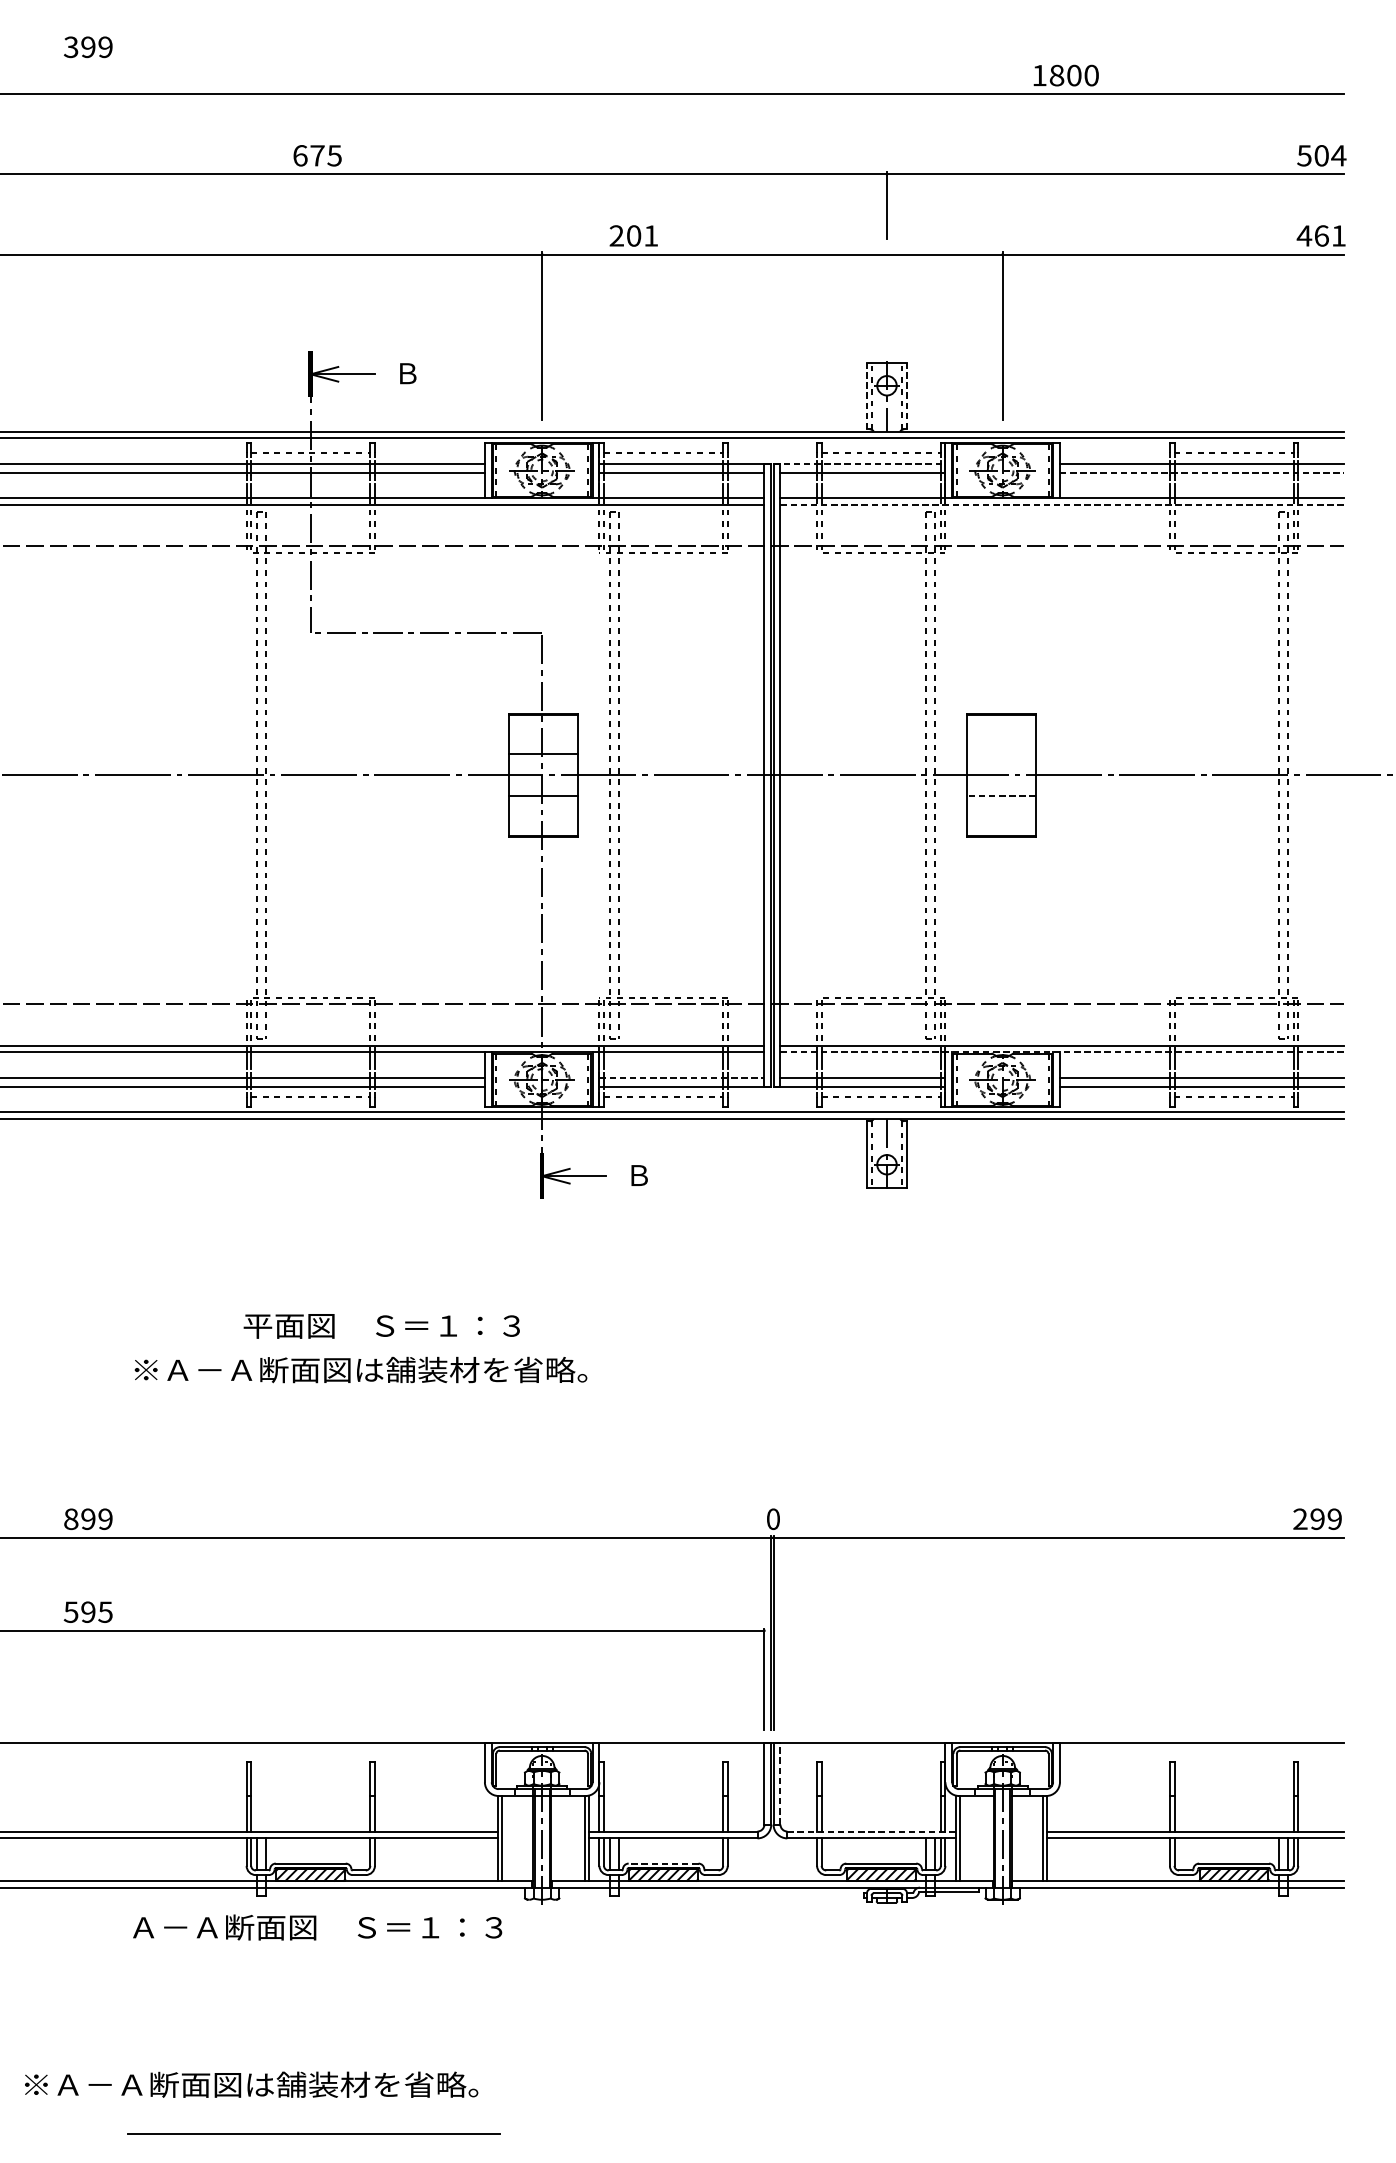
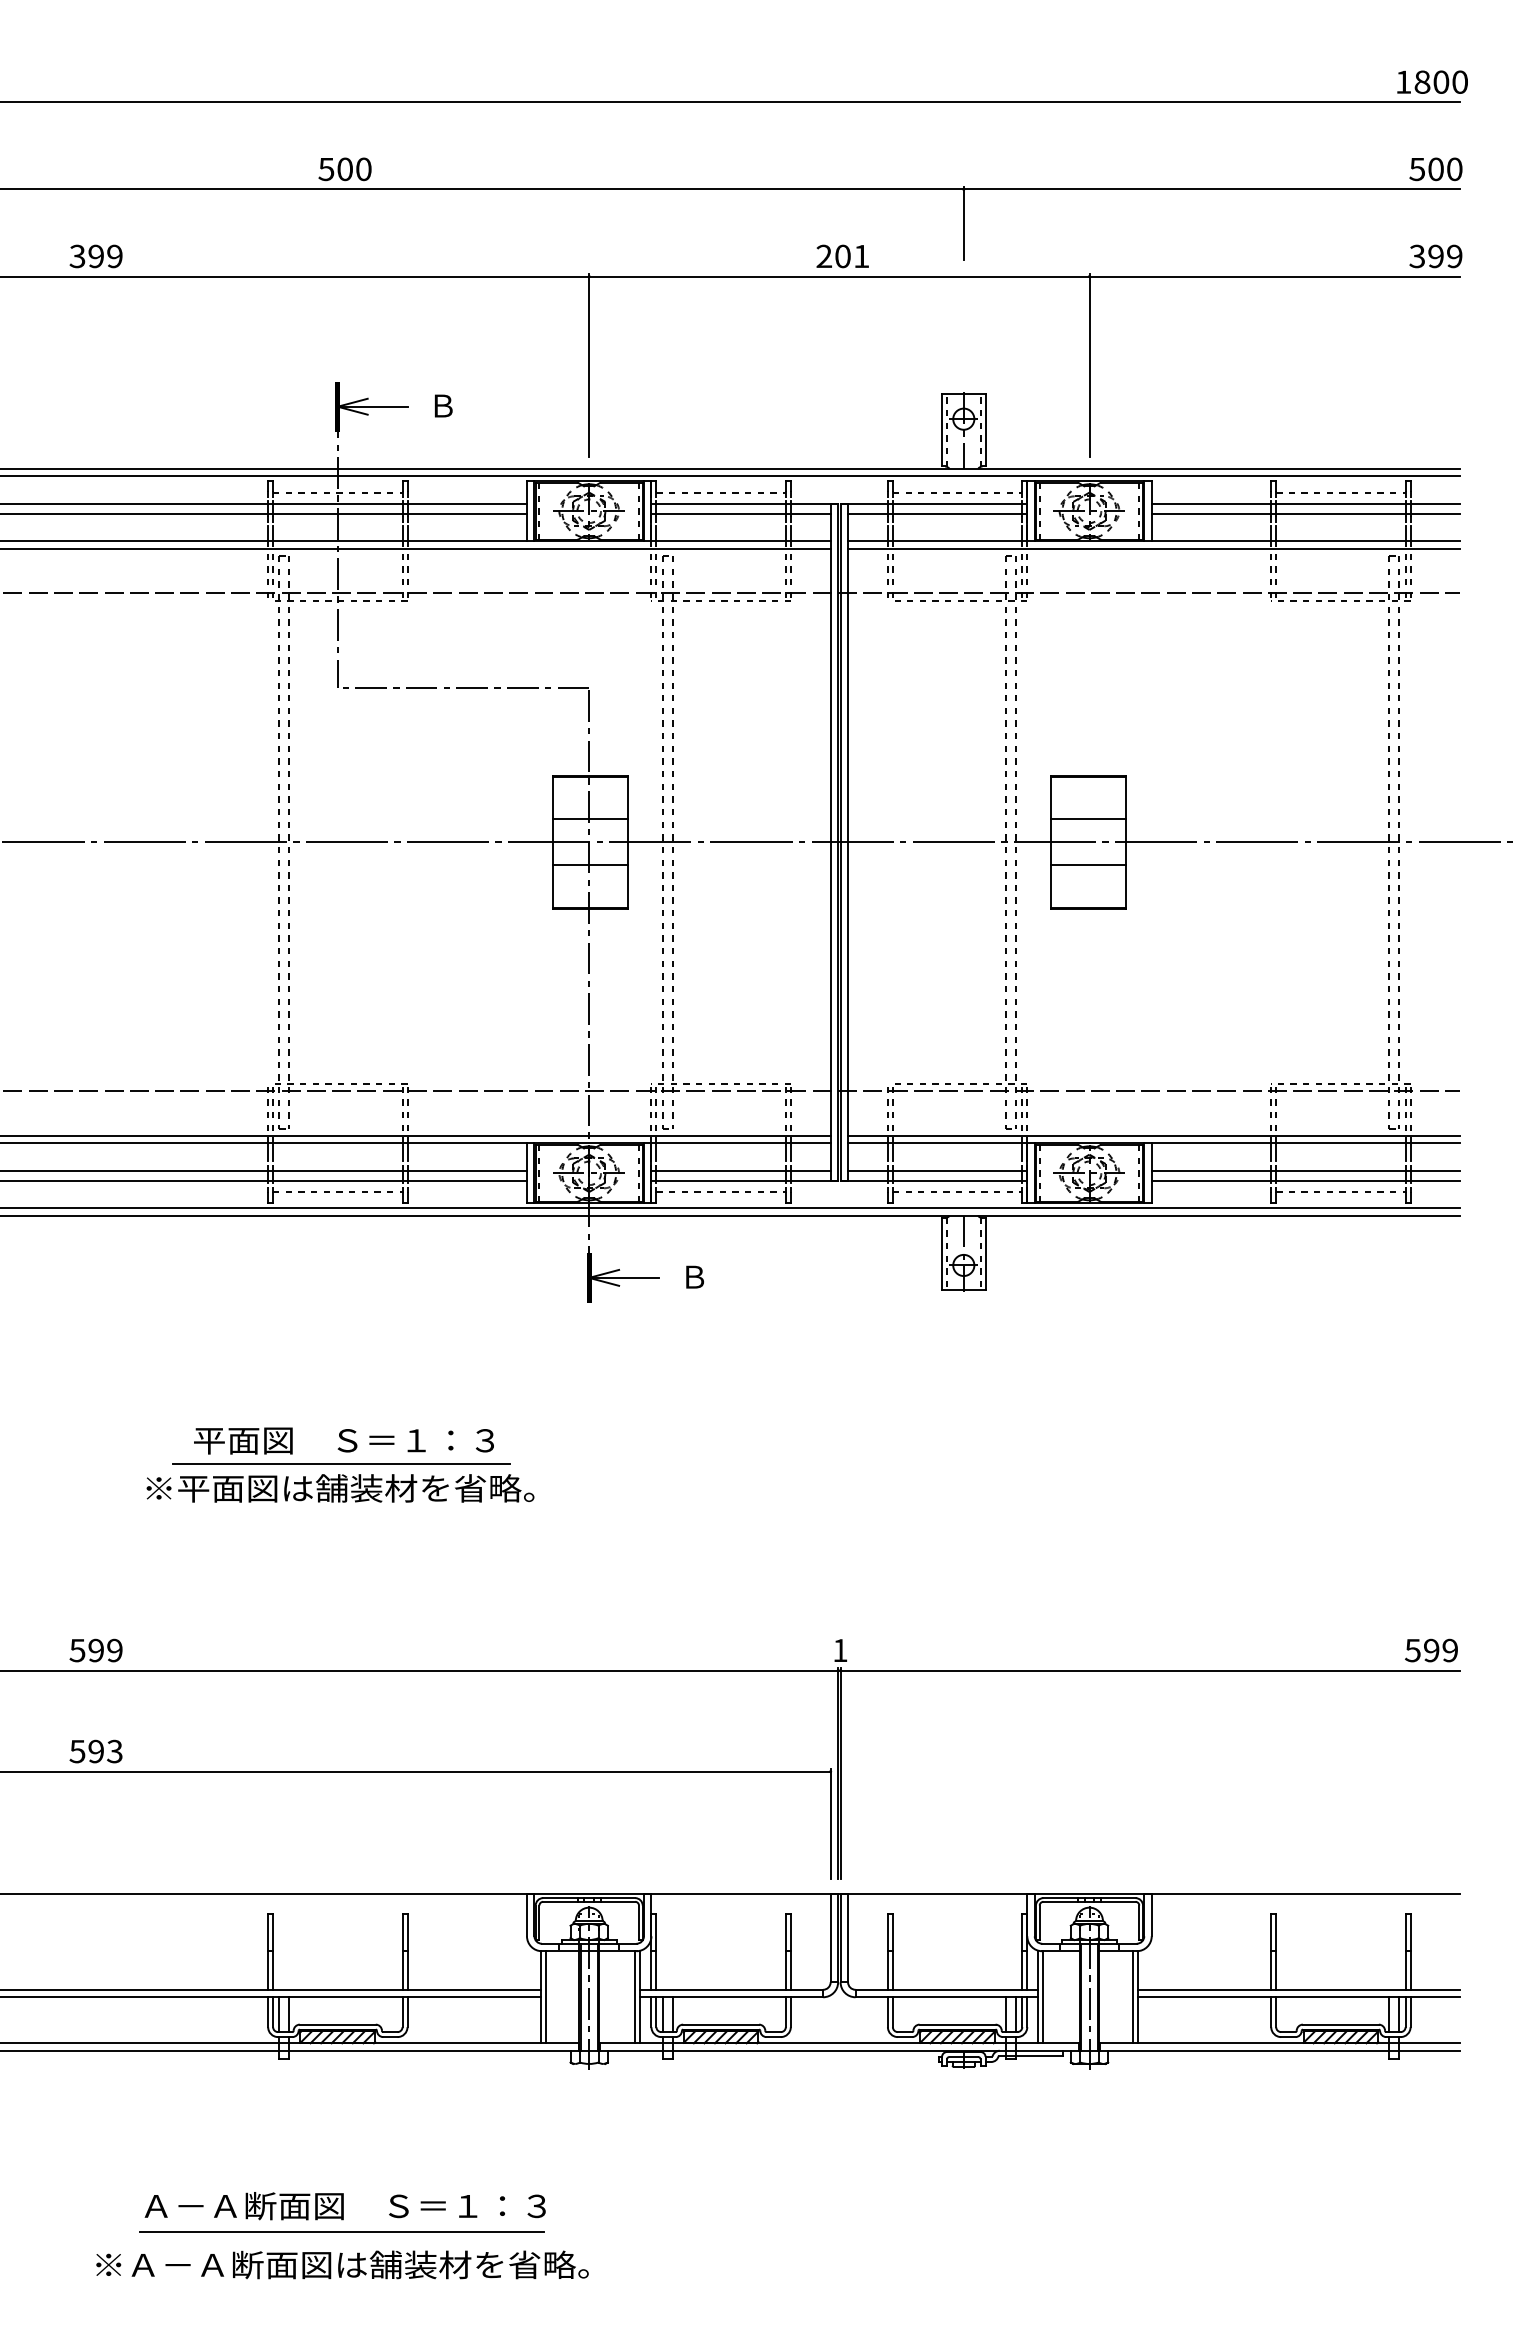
text: (87, 47) -> (95, 256), moved
text: (1066, 74) -> (1432, 81), moved
text: (316, 155) -> (344, 169), 675 -> 500
text: (1338, 155) -> (1454, 169), 504 -> 500
text: (633, 236) -> (842, 256), moved
text: (1321, 236) -> (1435, 256), 461 -> 399
line: (867, 395) -> (942, 429), dashed -> solid
line: (906, 395) -> (985, 429), dashed -> solid
line: (860, 463) -> (934, 503), dashed -> solid
line: (1202, 472) -> (1306, 513), dashed -> solid
line: (1062, 504) -> (1154, 548), dashed -> solid
line: (1000, 754) -> (1087, 819), added
line: (1000, 796) -> (1087, 865), dashed -> solid
line: (1062, 1052) -> (1154, 1143), dashed -> solid
line: (682, 1077) -> (741, 1170), dashed -> solid
text: (381, 1325) -> (343, 1440), moved
line: (314, 1347) -> (341, 1463), added
text: (375, 1370) -> (408, 1488), ※Ａ－Ａ断面図は舗装材を省略。 -> ※平面図は舗装材を省略。
text: (71, 1519) -> (77, 1650), 899 -> 599
text: (773, 1519) -> (840, 1650), 0 -> 1
text: (1300, 1519) -> (1412, 1650), 299 -> 599
text: (105, 1611) -> (114, 1750), 595 -> 593
line: (780, 1783) -> (848, 1937), dashed -> solid
line: (871, 1831) -> (946, 1989), dashed -> solid
line: (663, 1863) -> (721, 2024), dashed -> solid
text: (316, 1927) -> (344, 2206), moved
text: (251, 2084) -> (342, 2264), moved
line: (314, 2134) -> (341, 2231), moved

